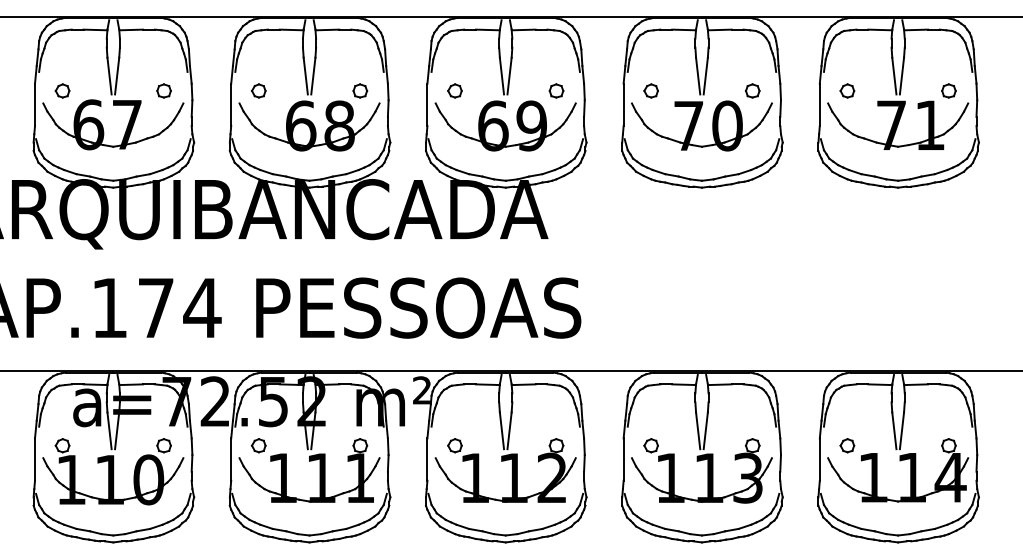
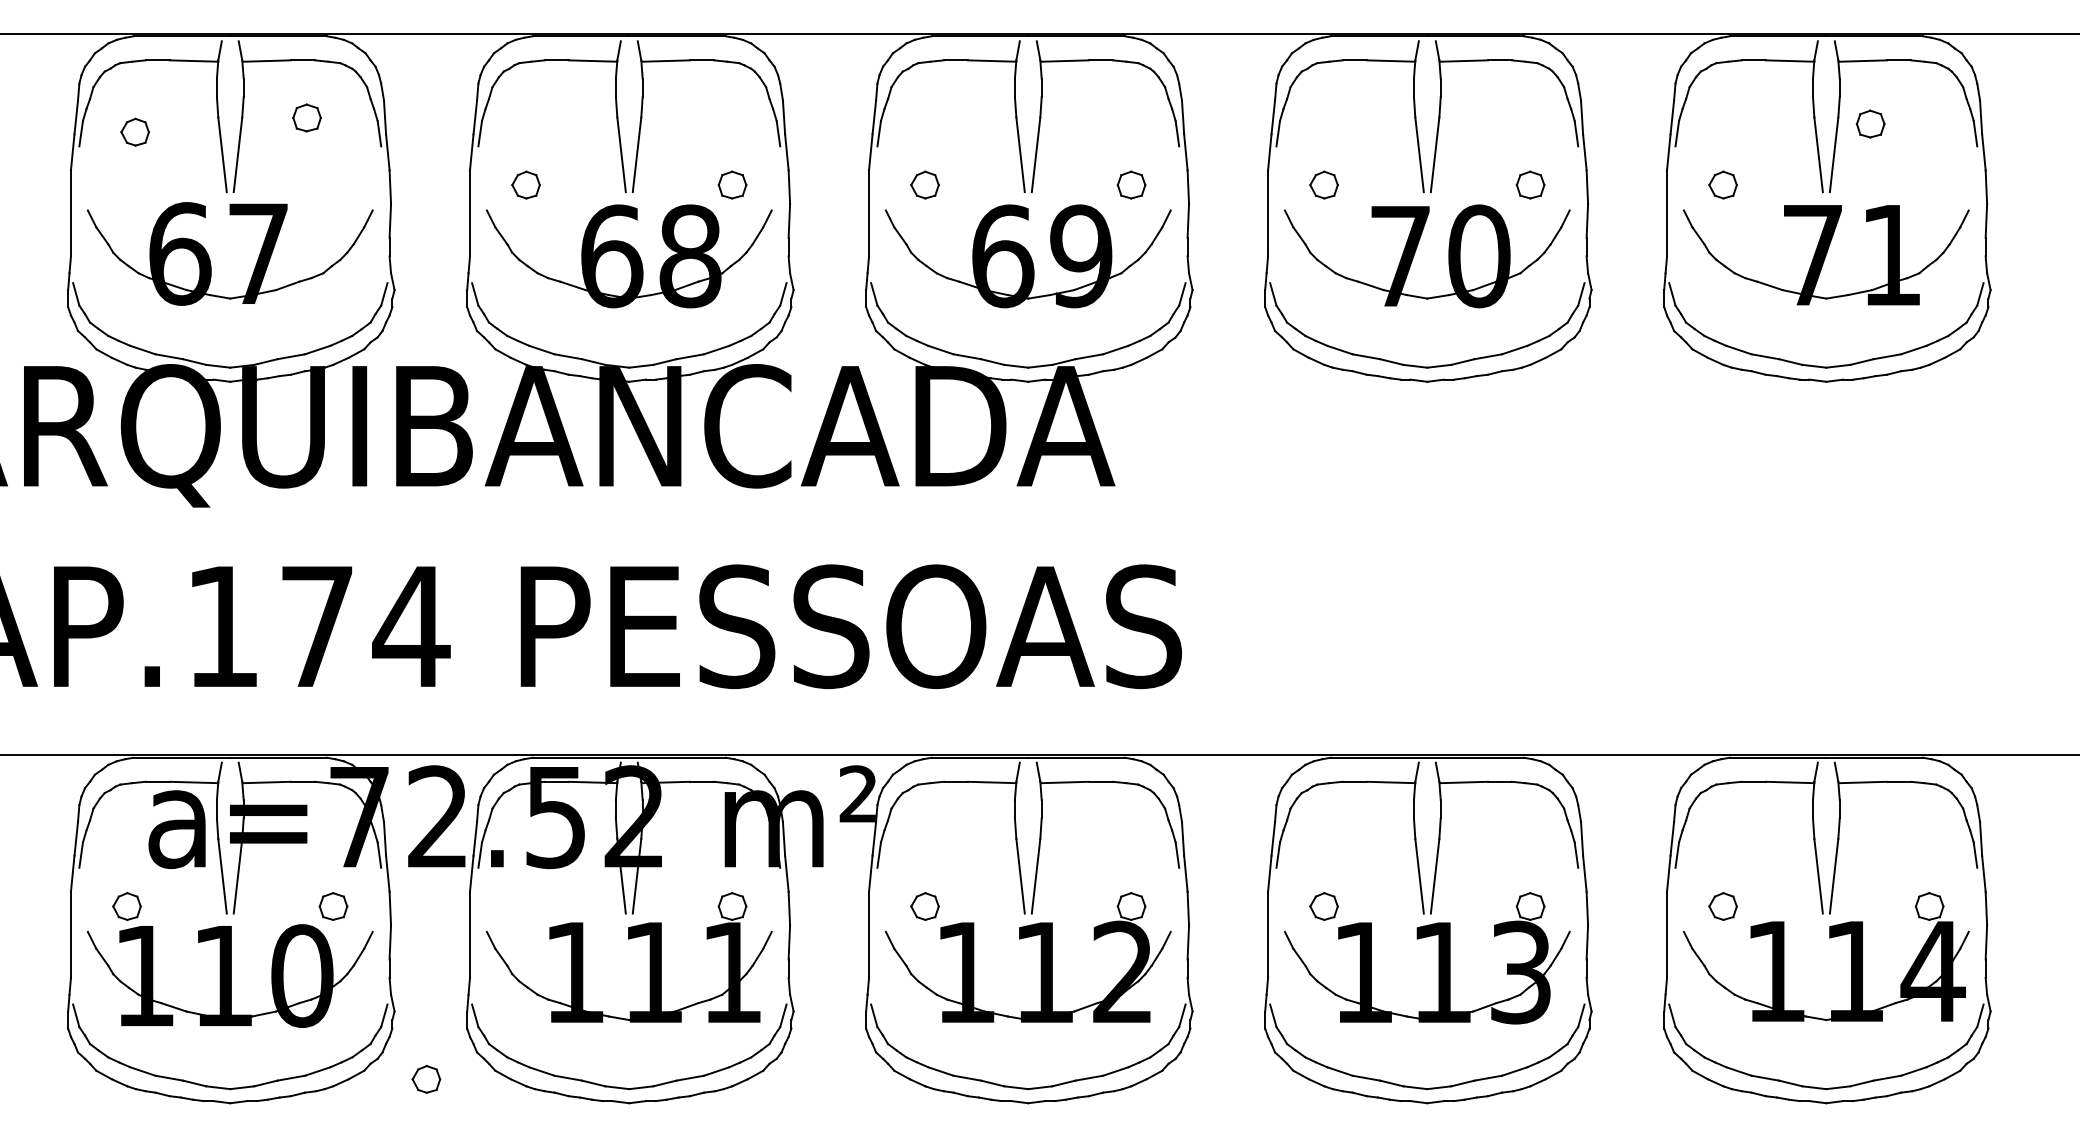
part: (62, 90) -> (135, 131), moved
part: (163, 90) -> (305, 117), moved
part: (948, 90) -> (1869, 123), moved
part: (258, 445) -> (425, 1078), moved

